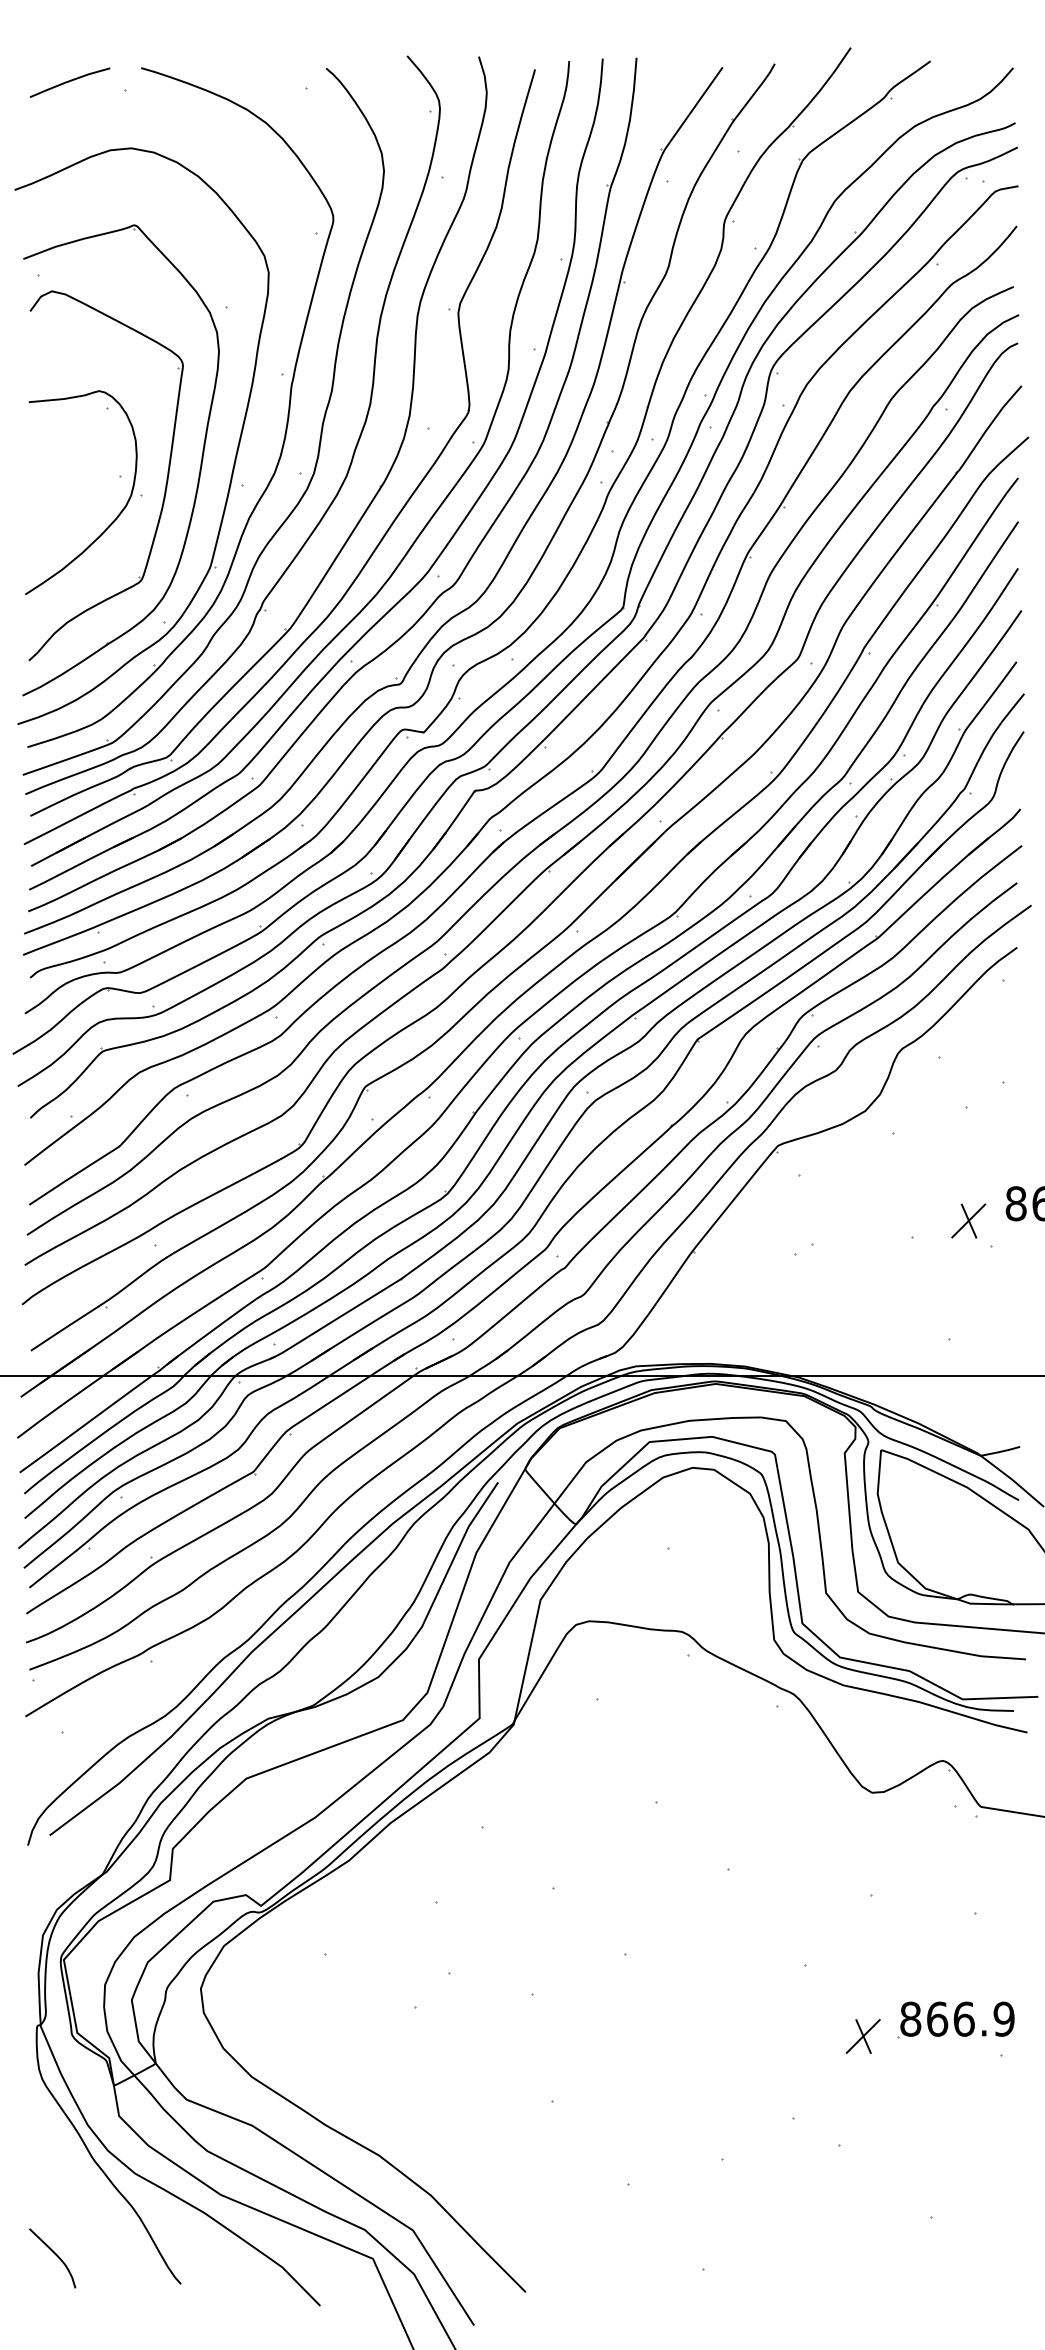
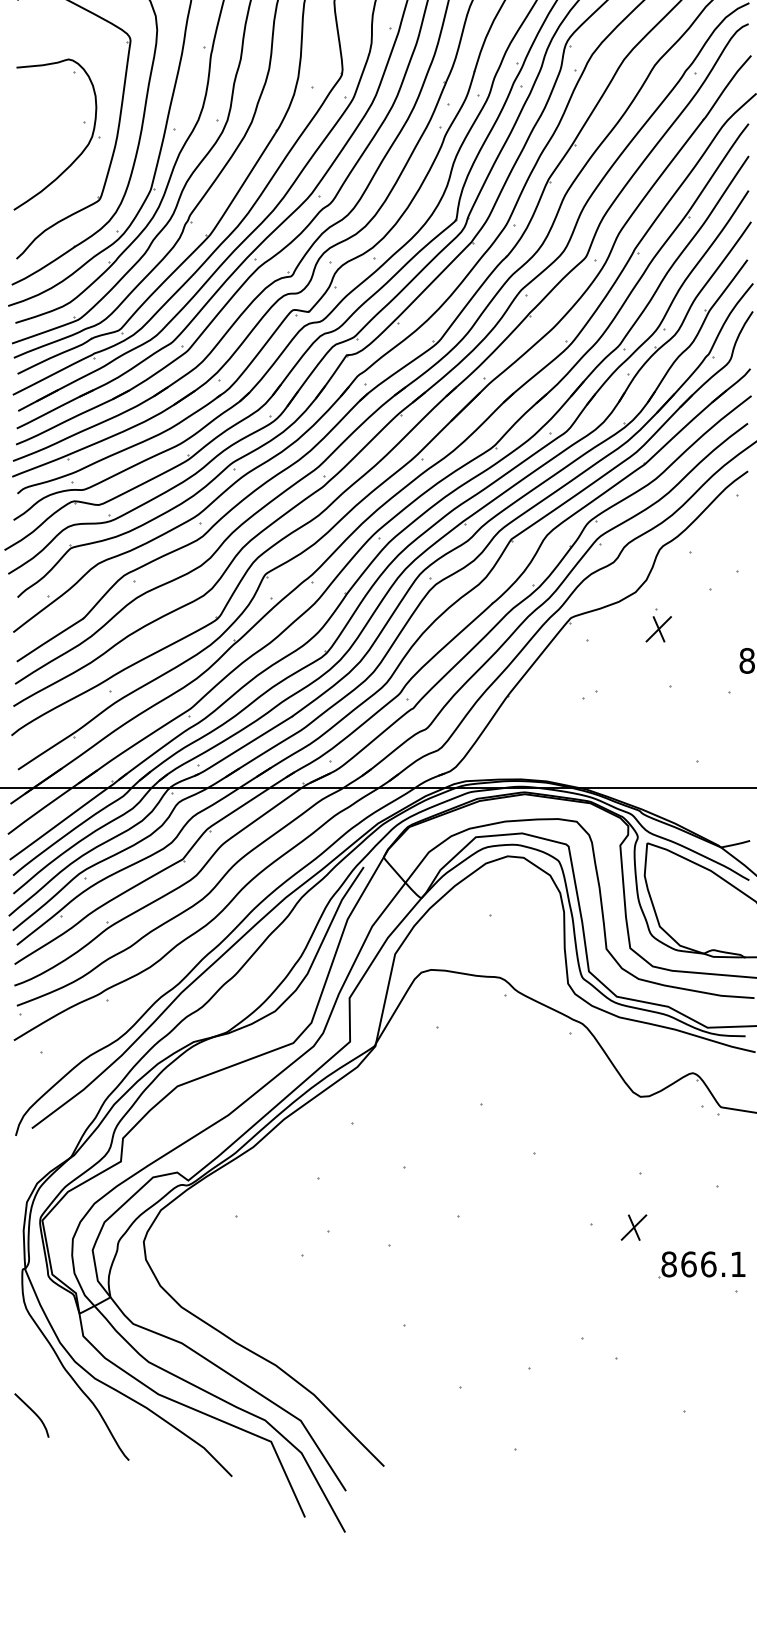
part: (968, 1220) -> (658, 628), moved
text: (1003, 2018) -> (737, 1263), 866.9 -> 866.1
part: (862, 2036) -> (633, 1227), moved
curve: (55, 2255) -> (33, 1413), moved

